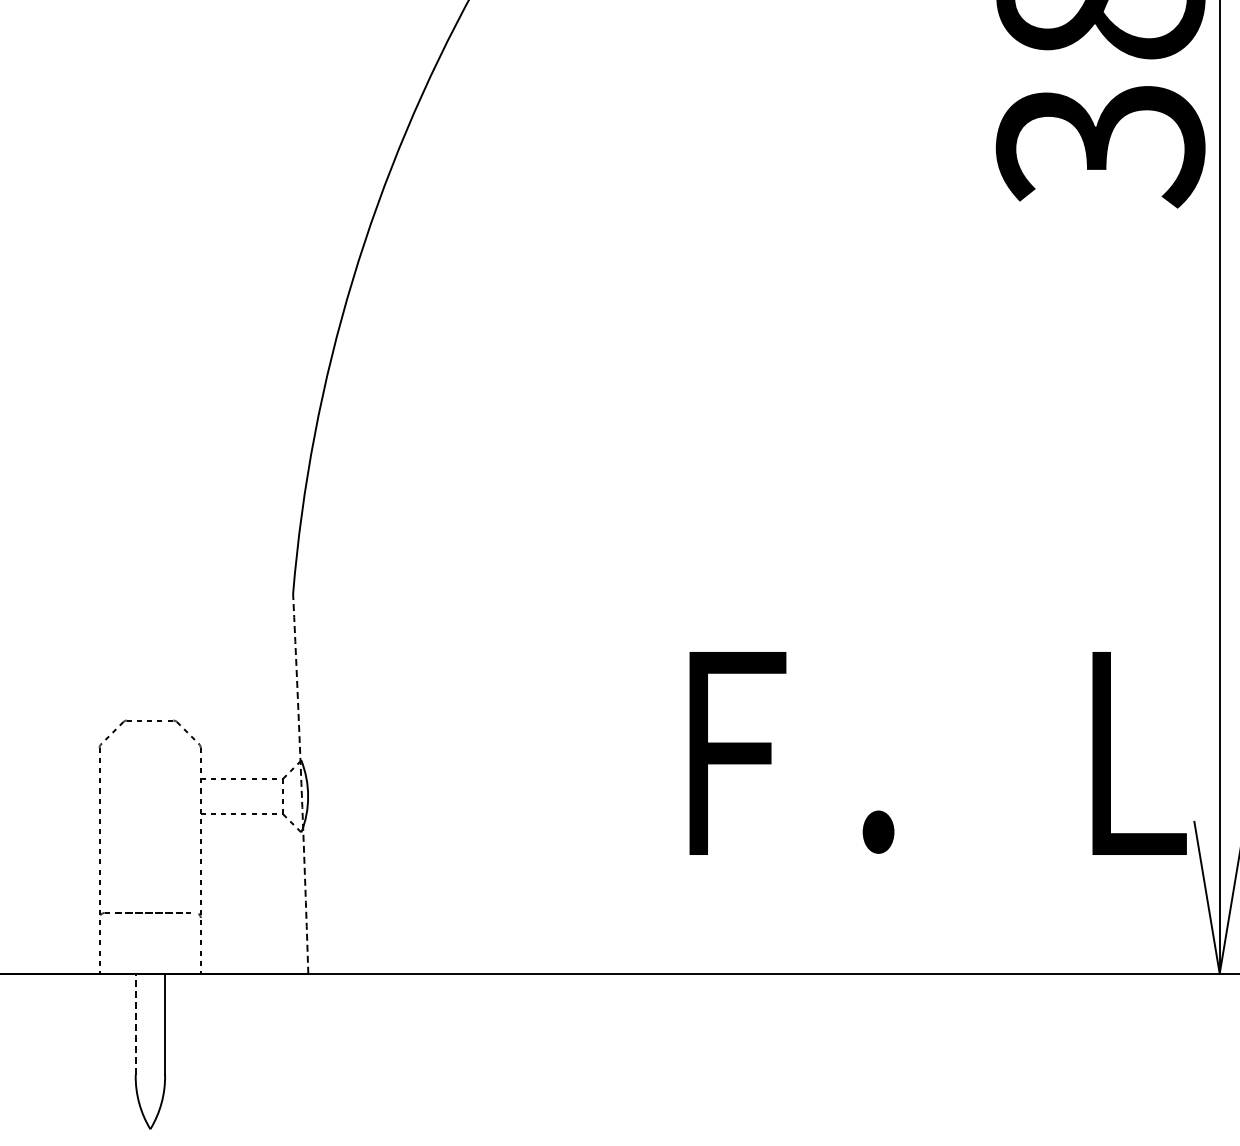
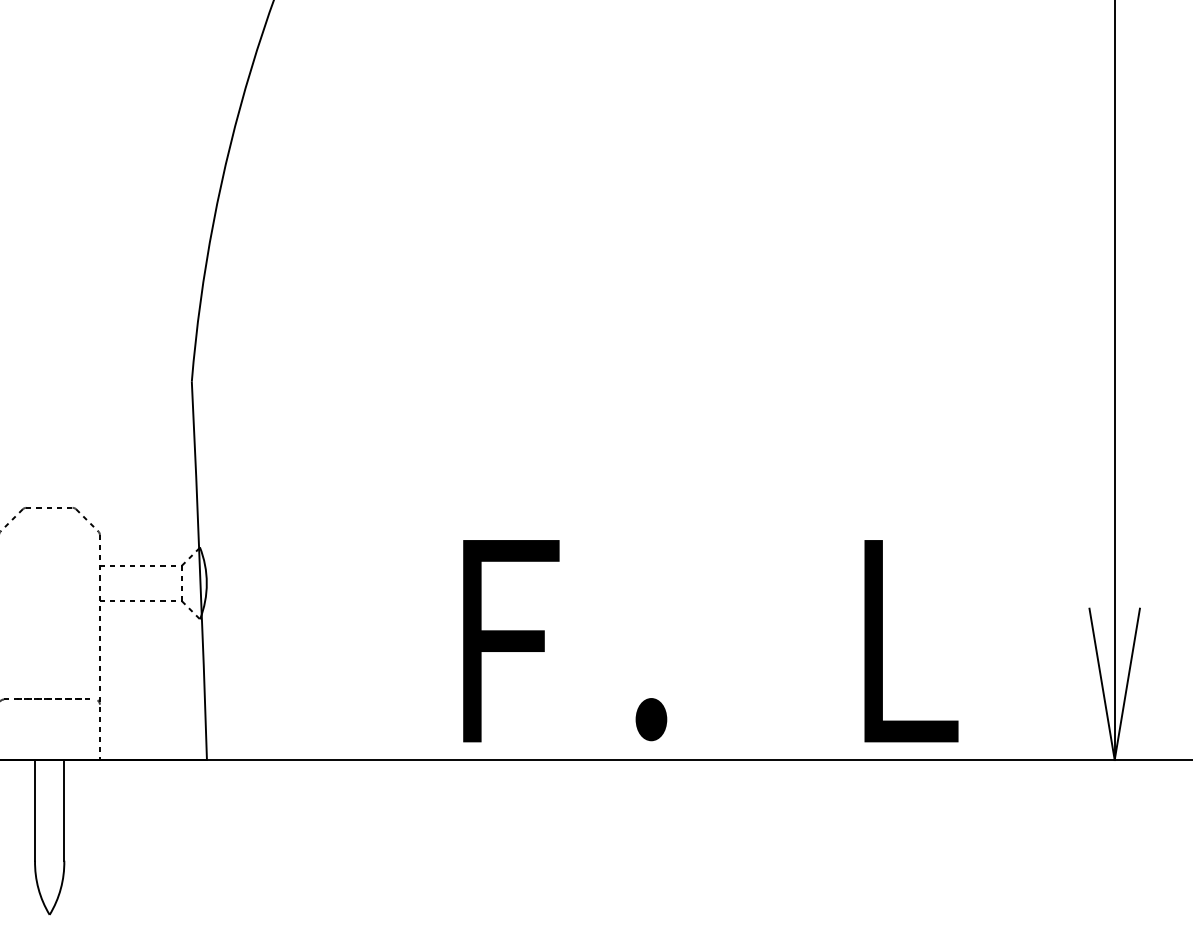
text: (937, 753) -> (710, 641), moved
arc: (301, 783) -> (200, 570), dashed -> solid
line: (135, 1024) -> (34, 810), dashed -> solid

